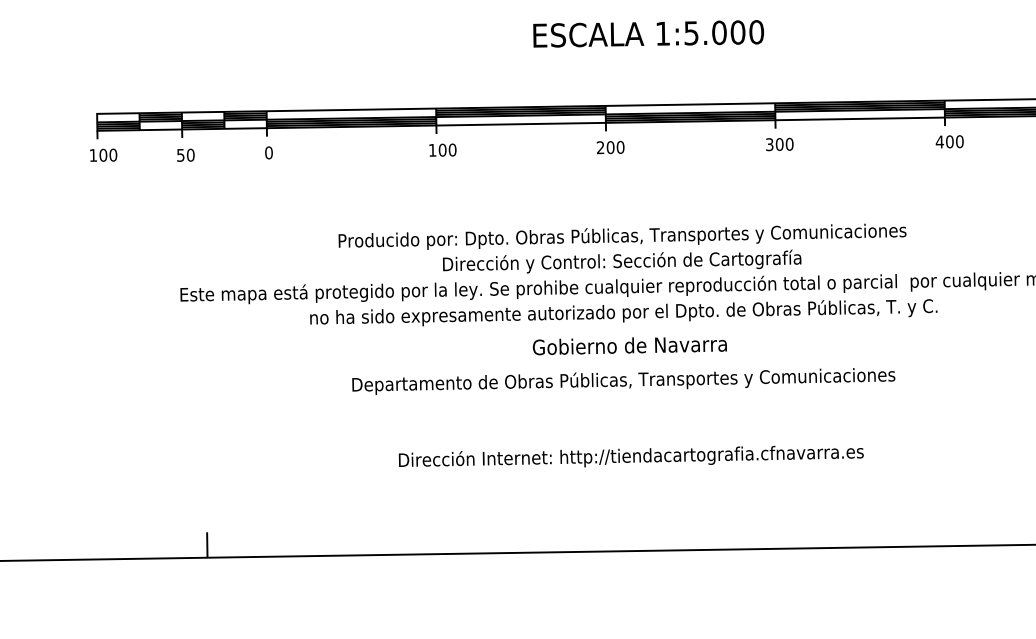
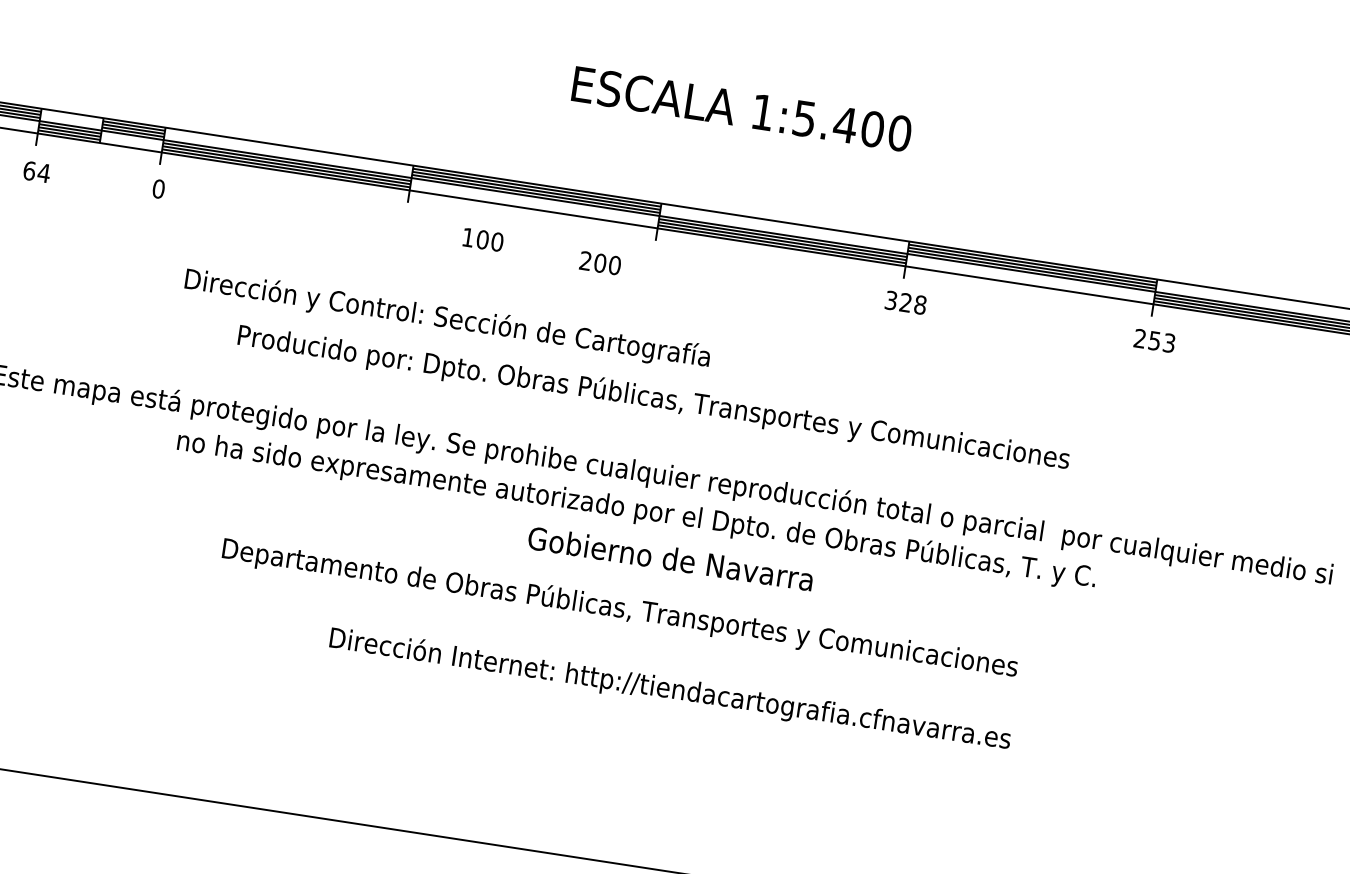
text: (719, 32) -> (845, 124), 1:5.000 -> 1:5.400
text: (949, 141) -> (1154, 340), 400 -> 253
text: (784, 144) -> (912, 303), 300 -> 328
text: (610, 147) -> (600, 263), moved
text: (442, 149) -> (482, 238), moved
text: (185, 154) -> (36, 170), 50 -> 64
text: (622, 261) -> (448, 318), moved
text: (629, 346) -> (669, 560), moved
text: (630, 456) -> (669, 688), moved

